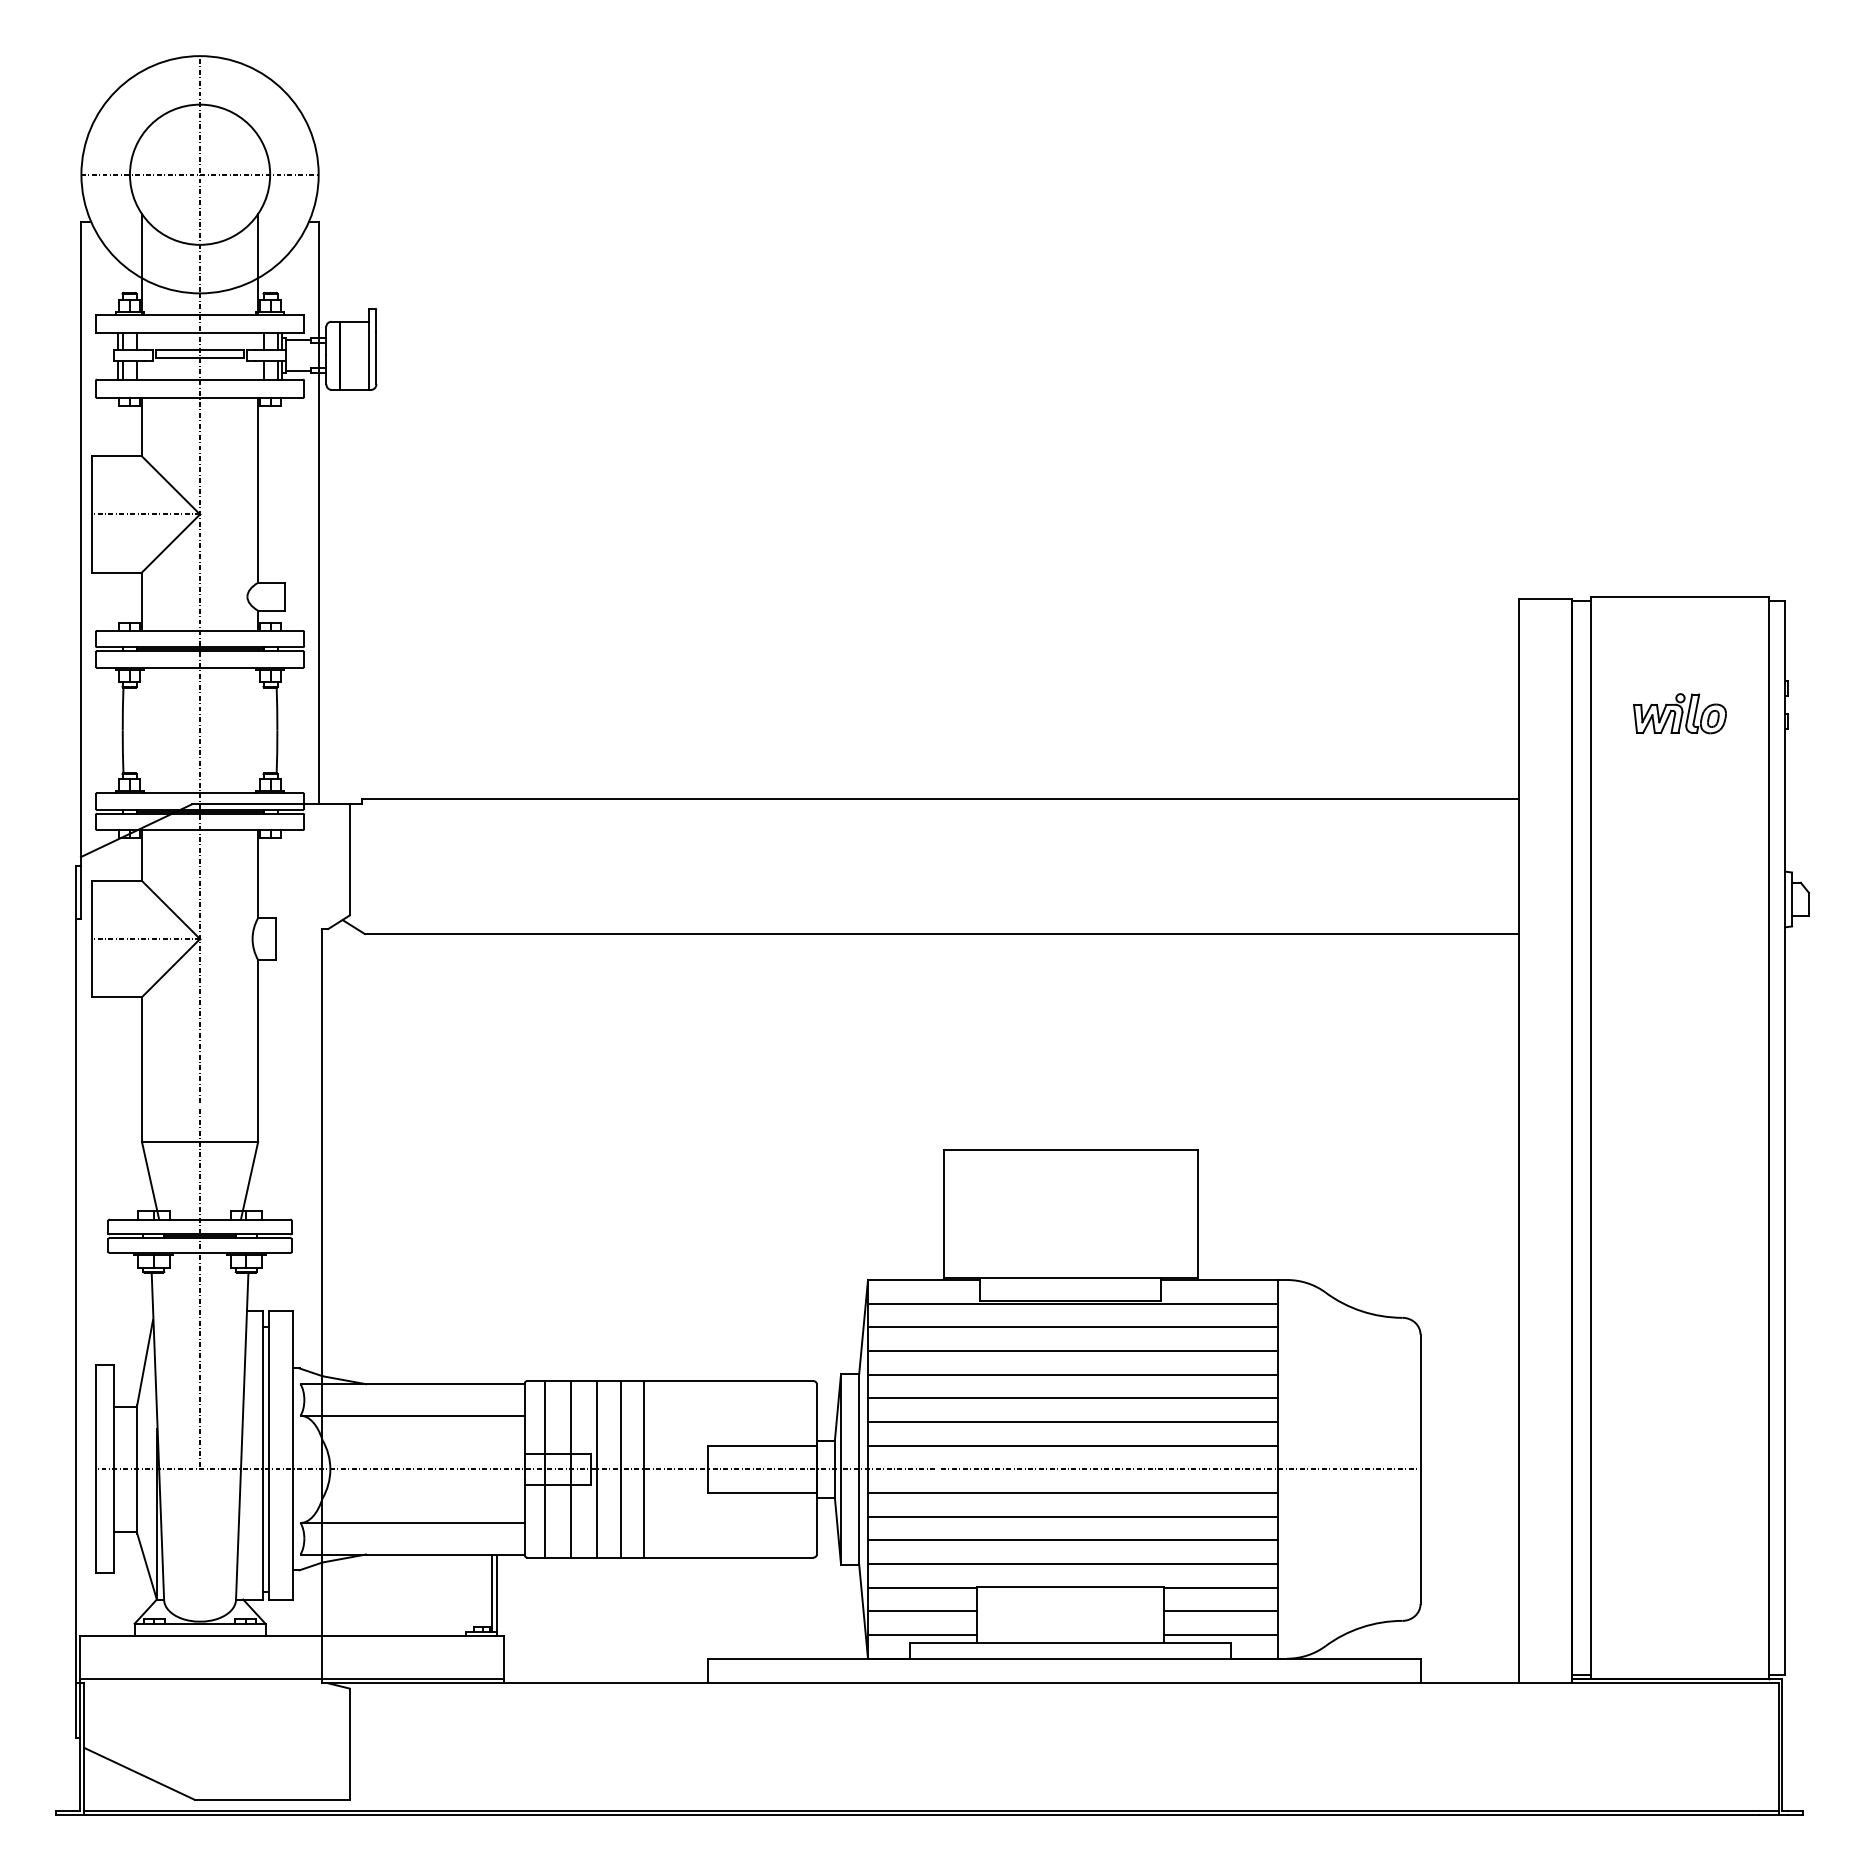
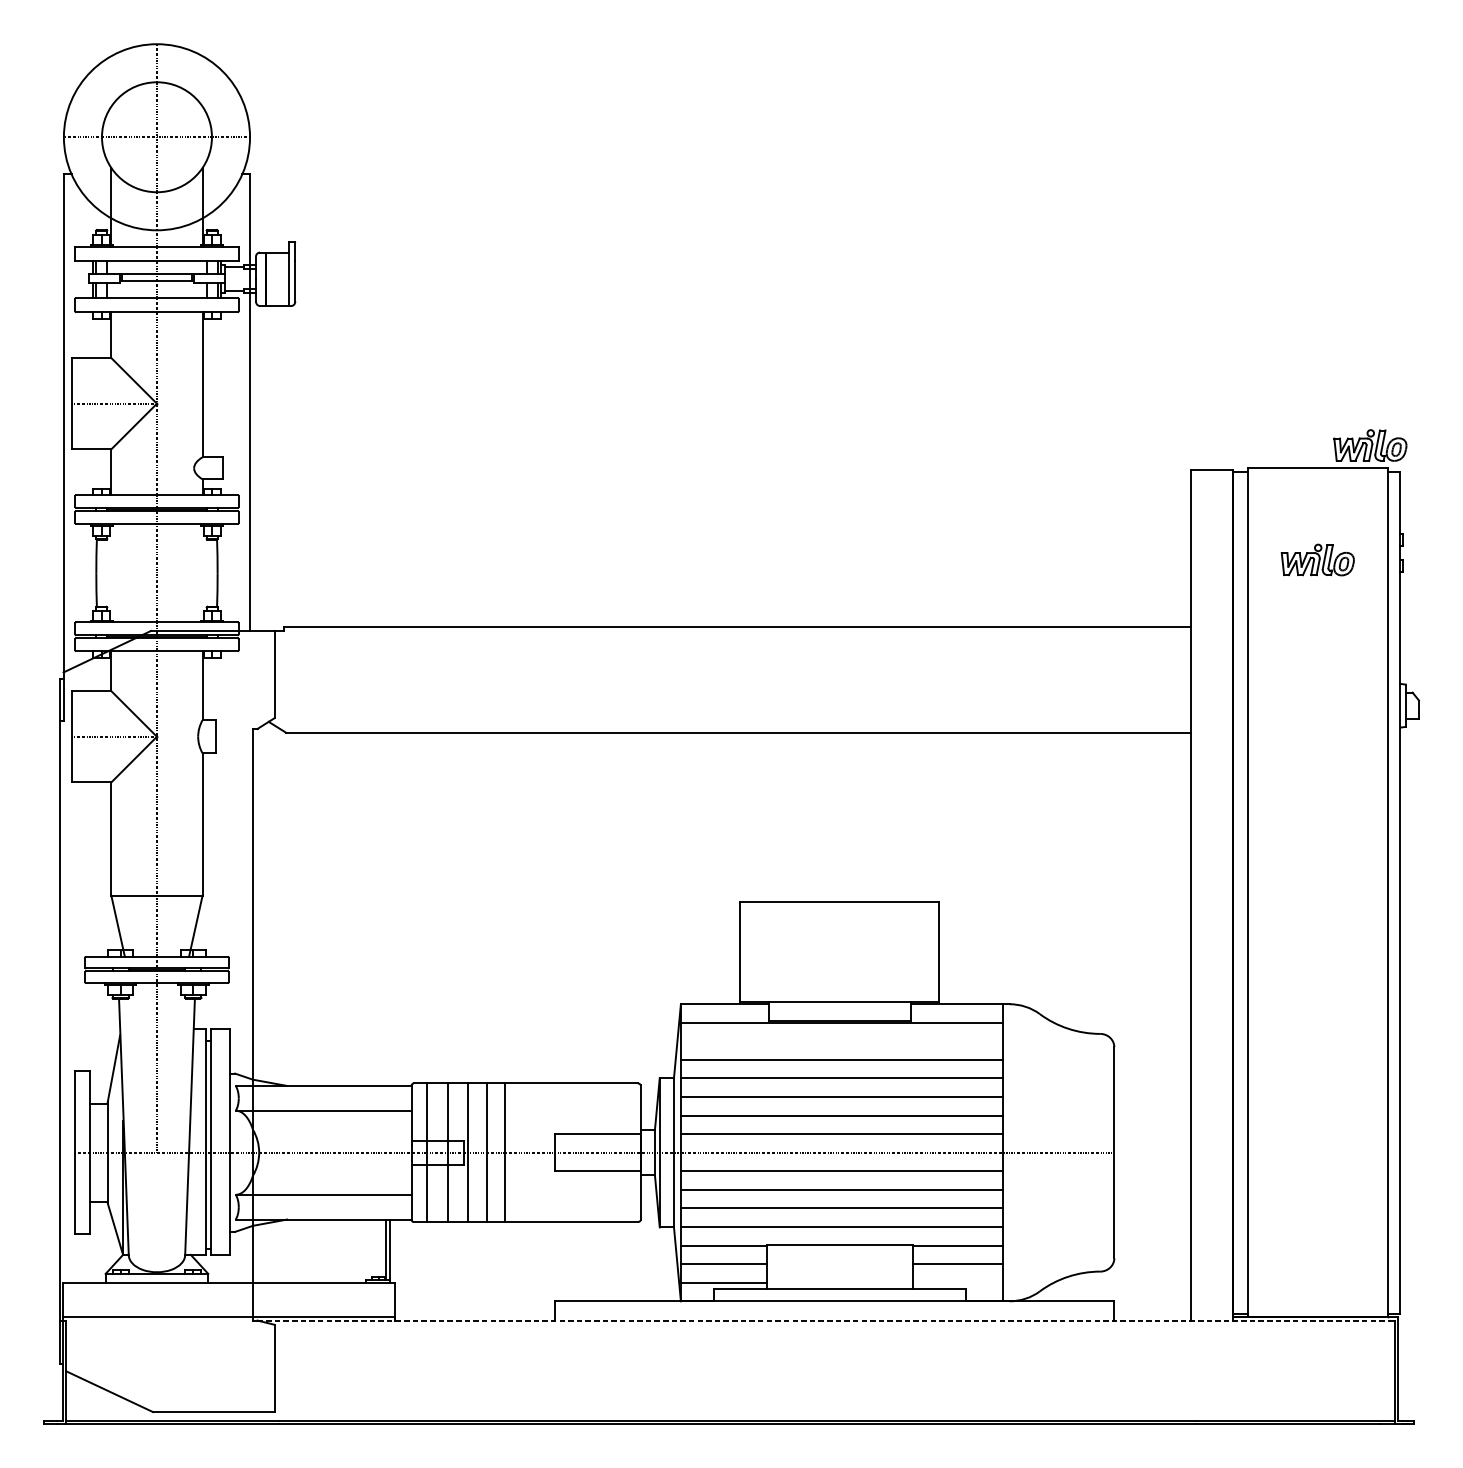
part: (1746, 567) -> (1370, 445), added
line: (1073, 1327) -> (842, 1041), removed
line: (1220, 1635) -> (957, 1283), removed
line: (1050, 1683) -> (824, 1320), solid -> dashed

